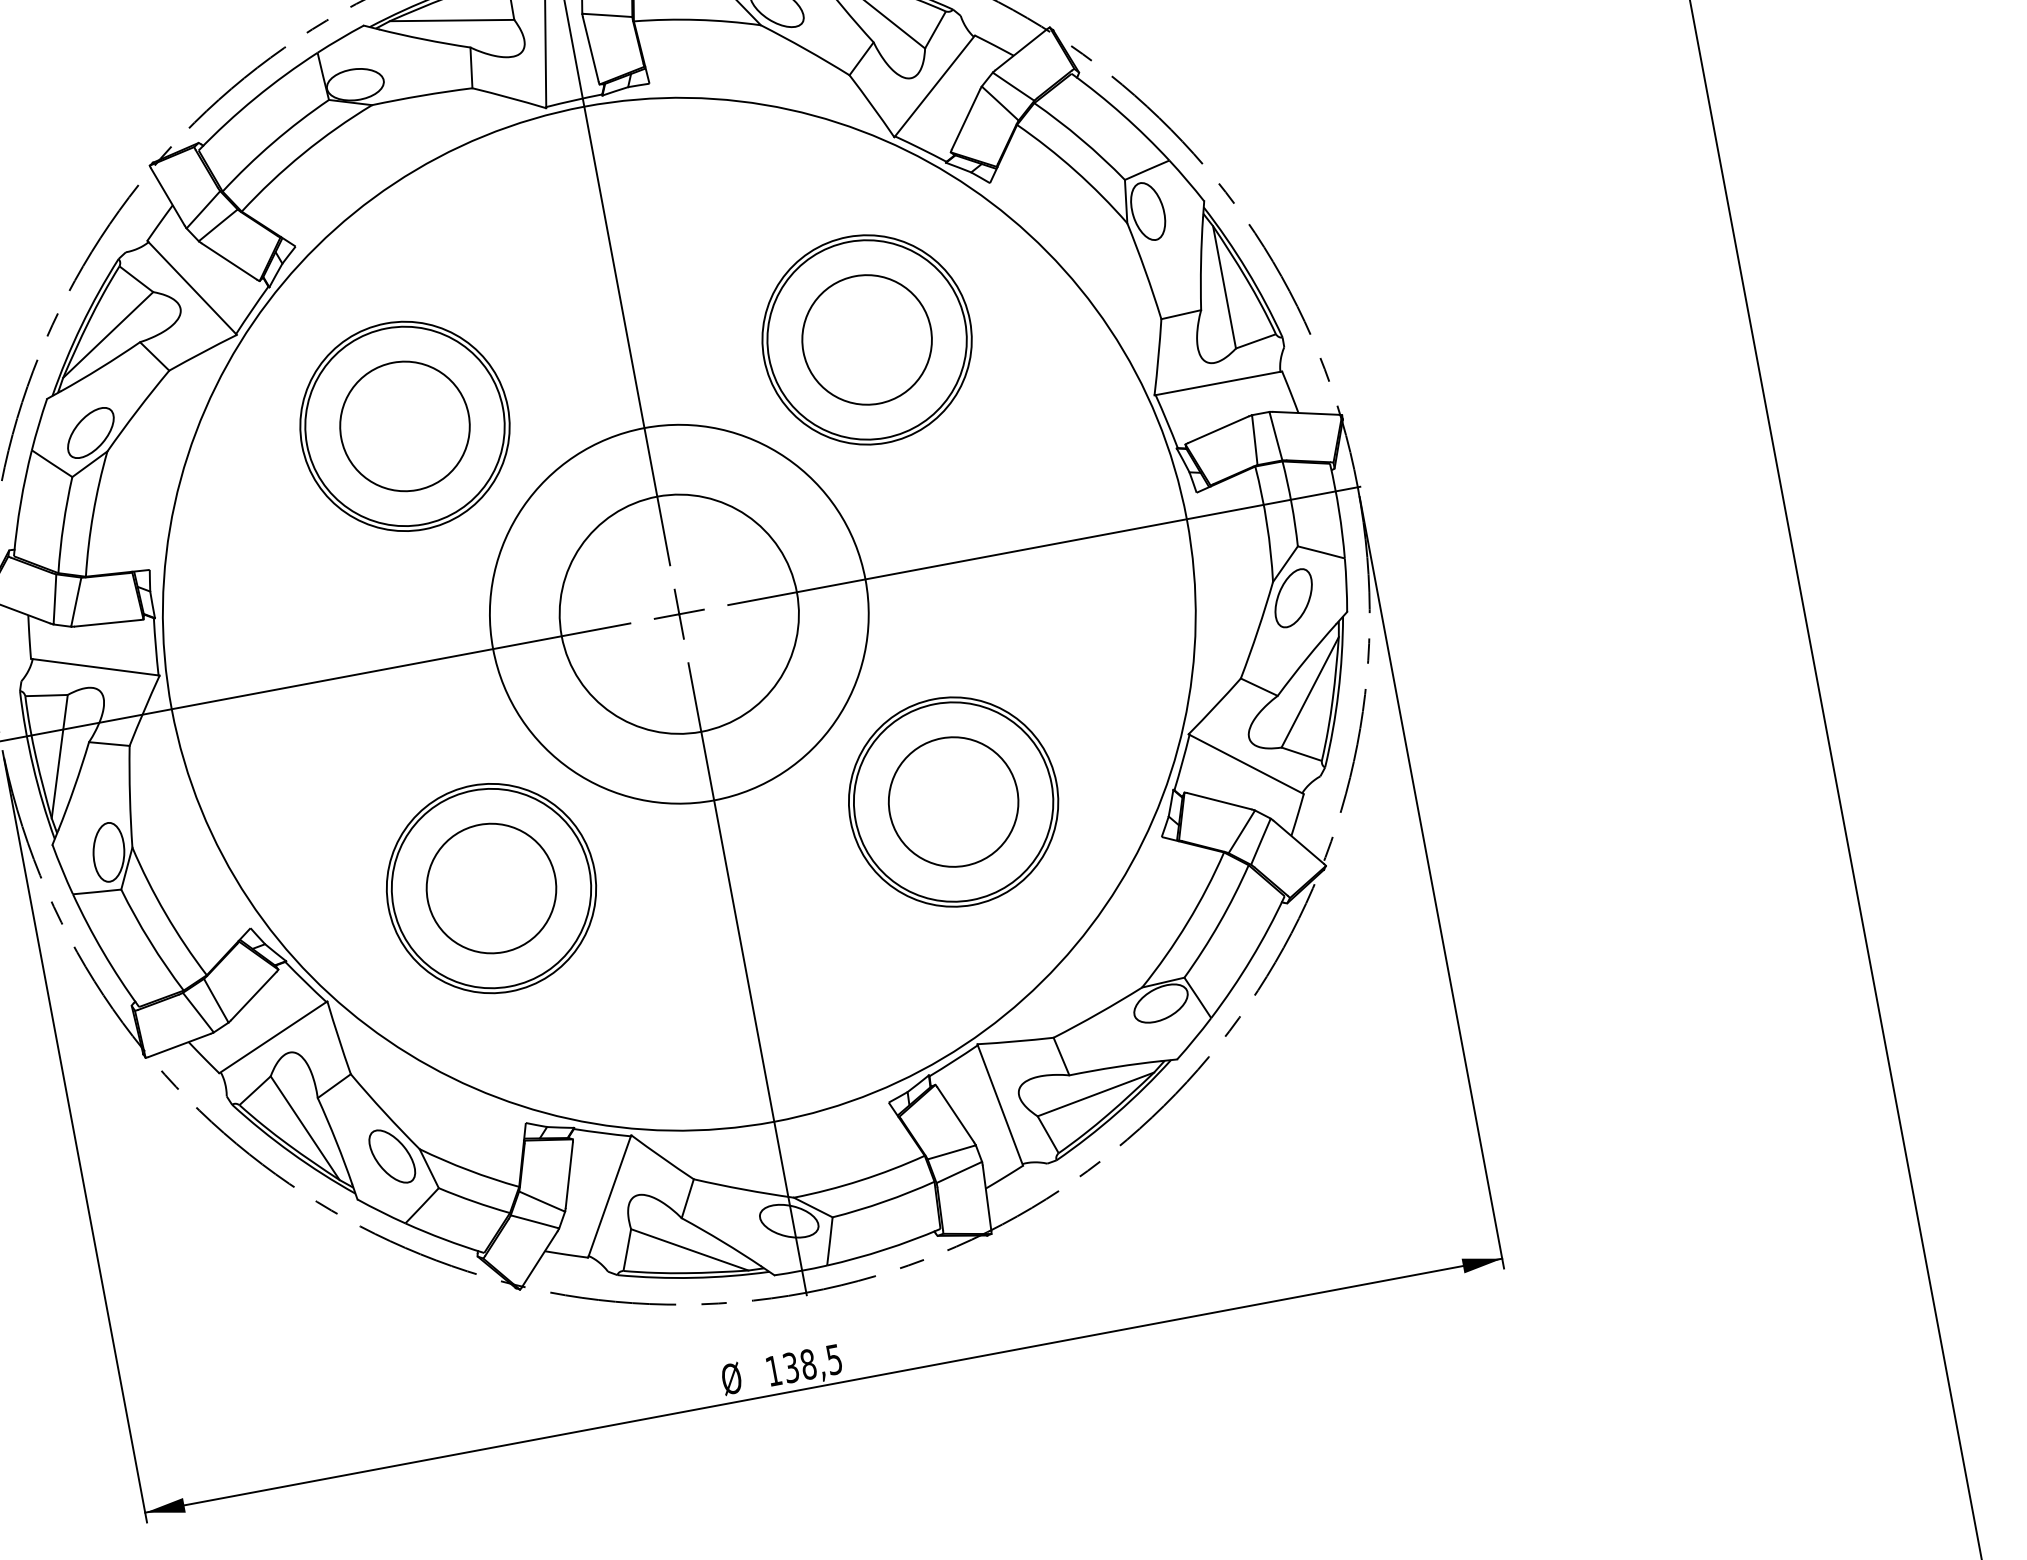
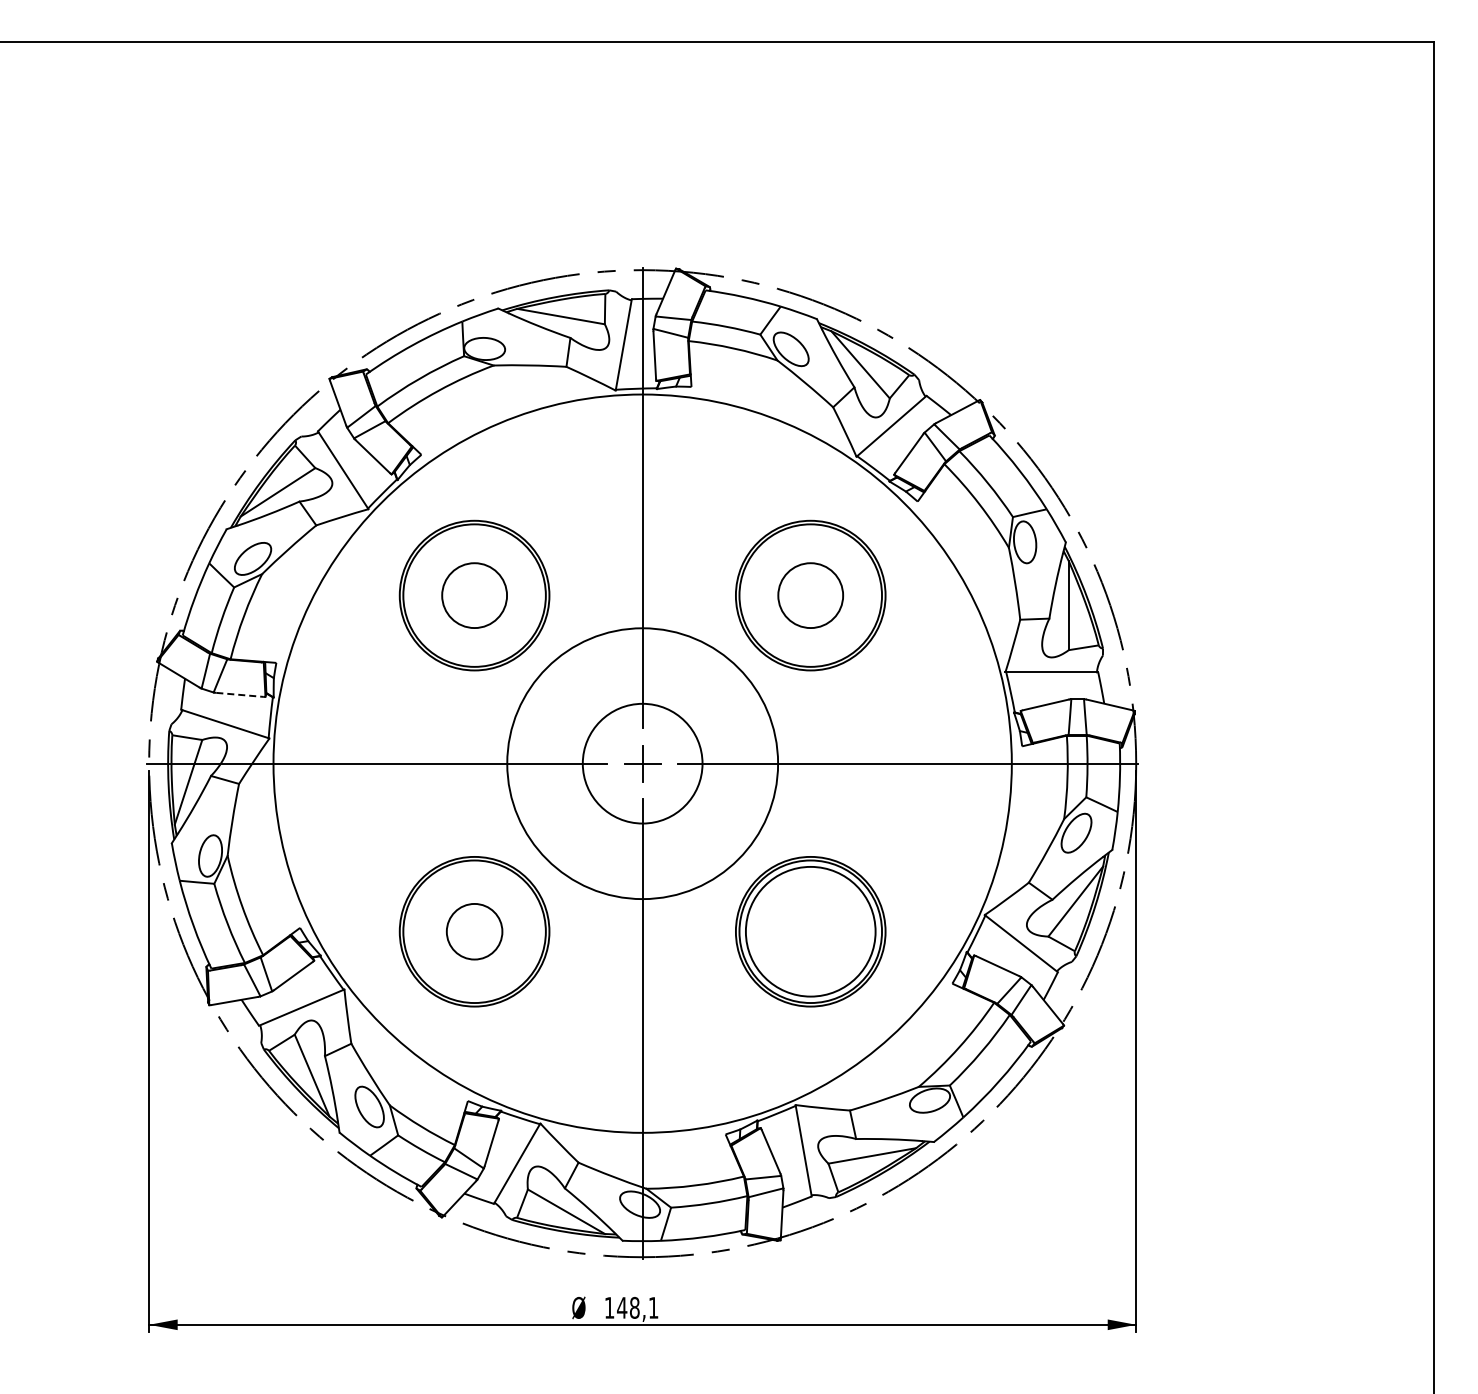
circle: (866, 339) -> (810, 595), size x0.7
circle: (404, 426) -> (474, 595), size x0.7
circle: (679, 614) -> (642, 763), size x0.7
line: (108, 622) -> (240, 694), solid -> dashed
circle: (953, 801) -> (810, 931), size x1.4
circle: (491, 888) -> (474, 931), size x0.6
text: (812, 1363) -> (637, 1307), 138,5 -> 148,1

